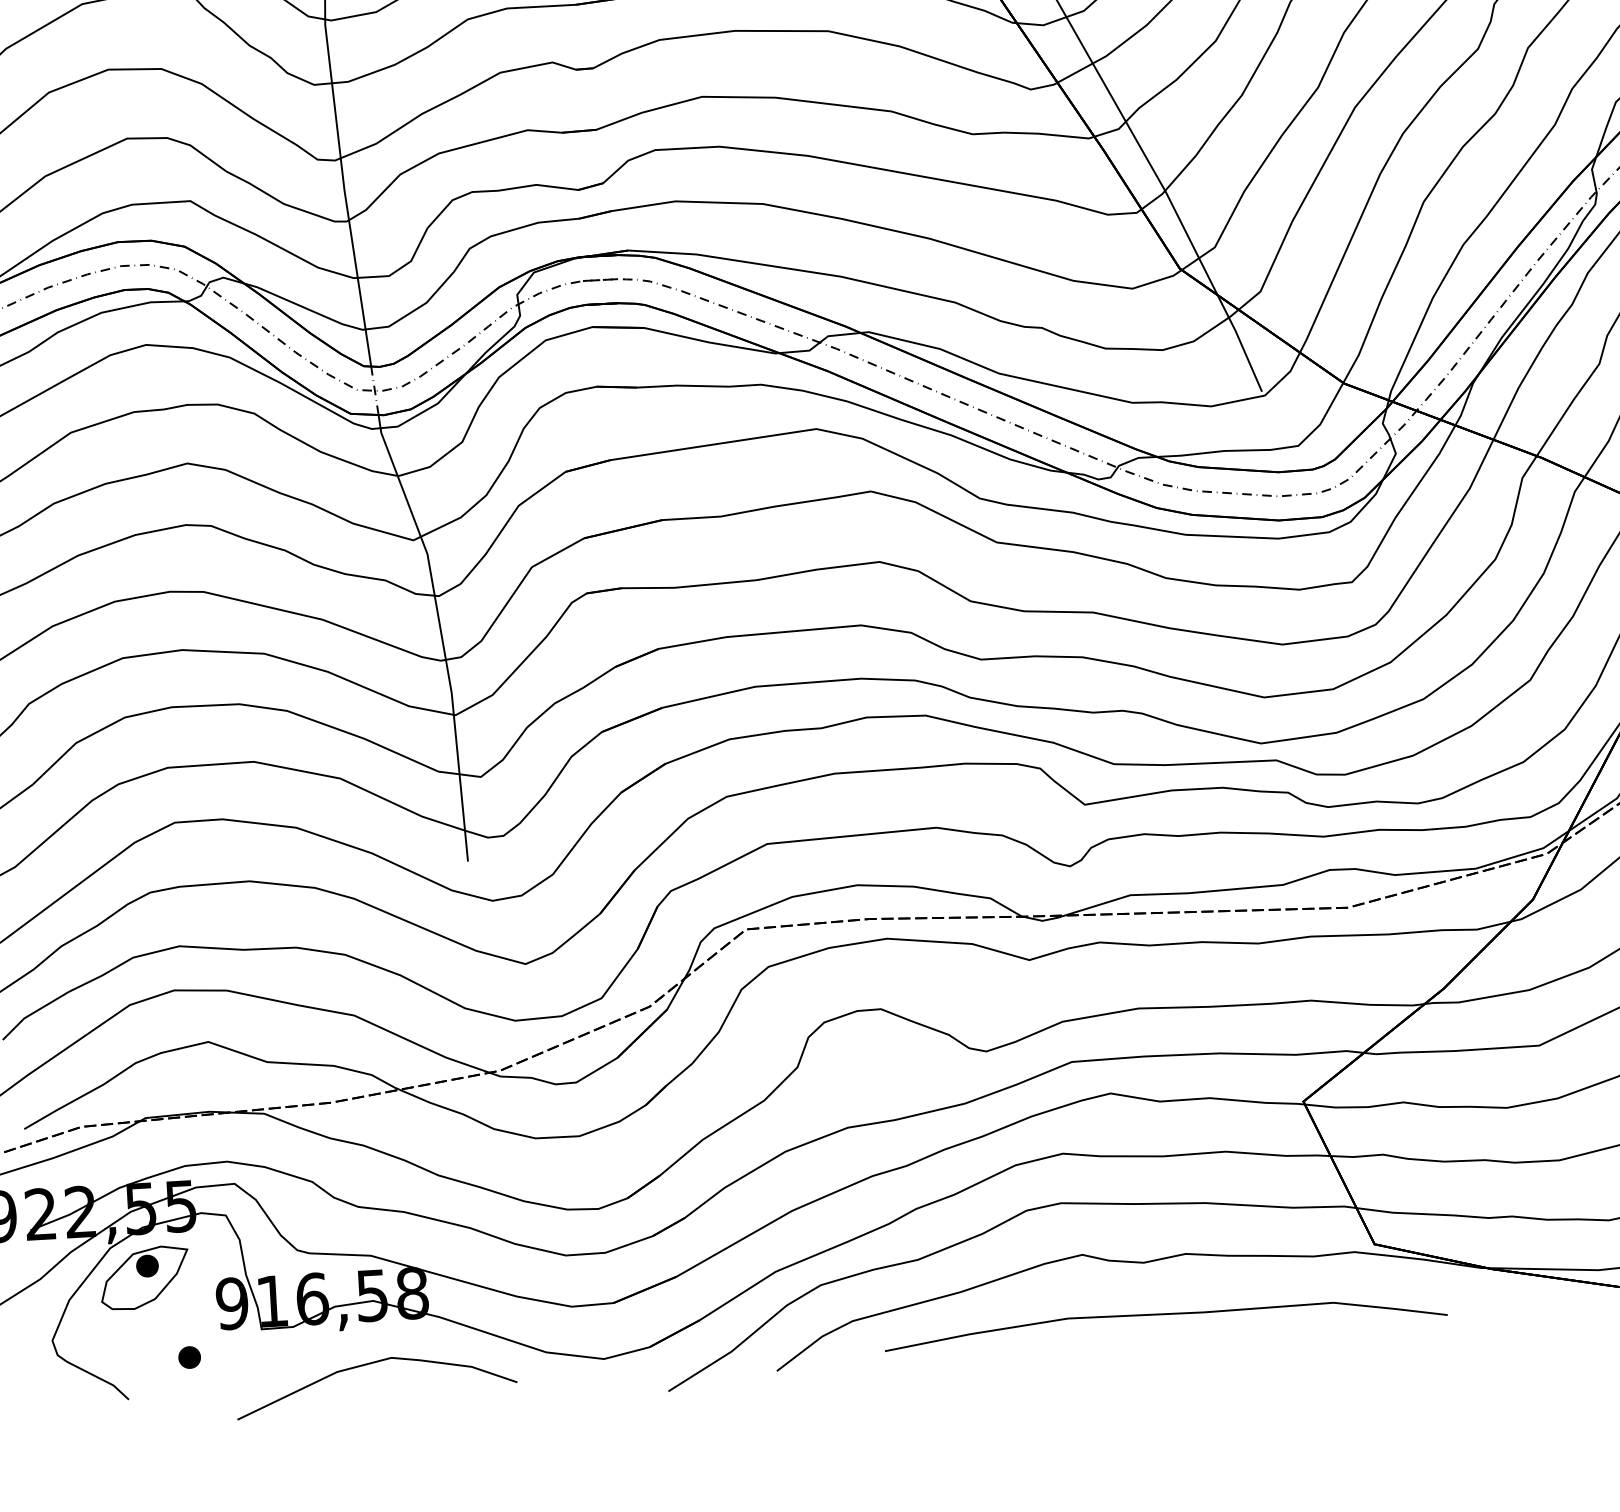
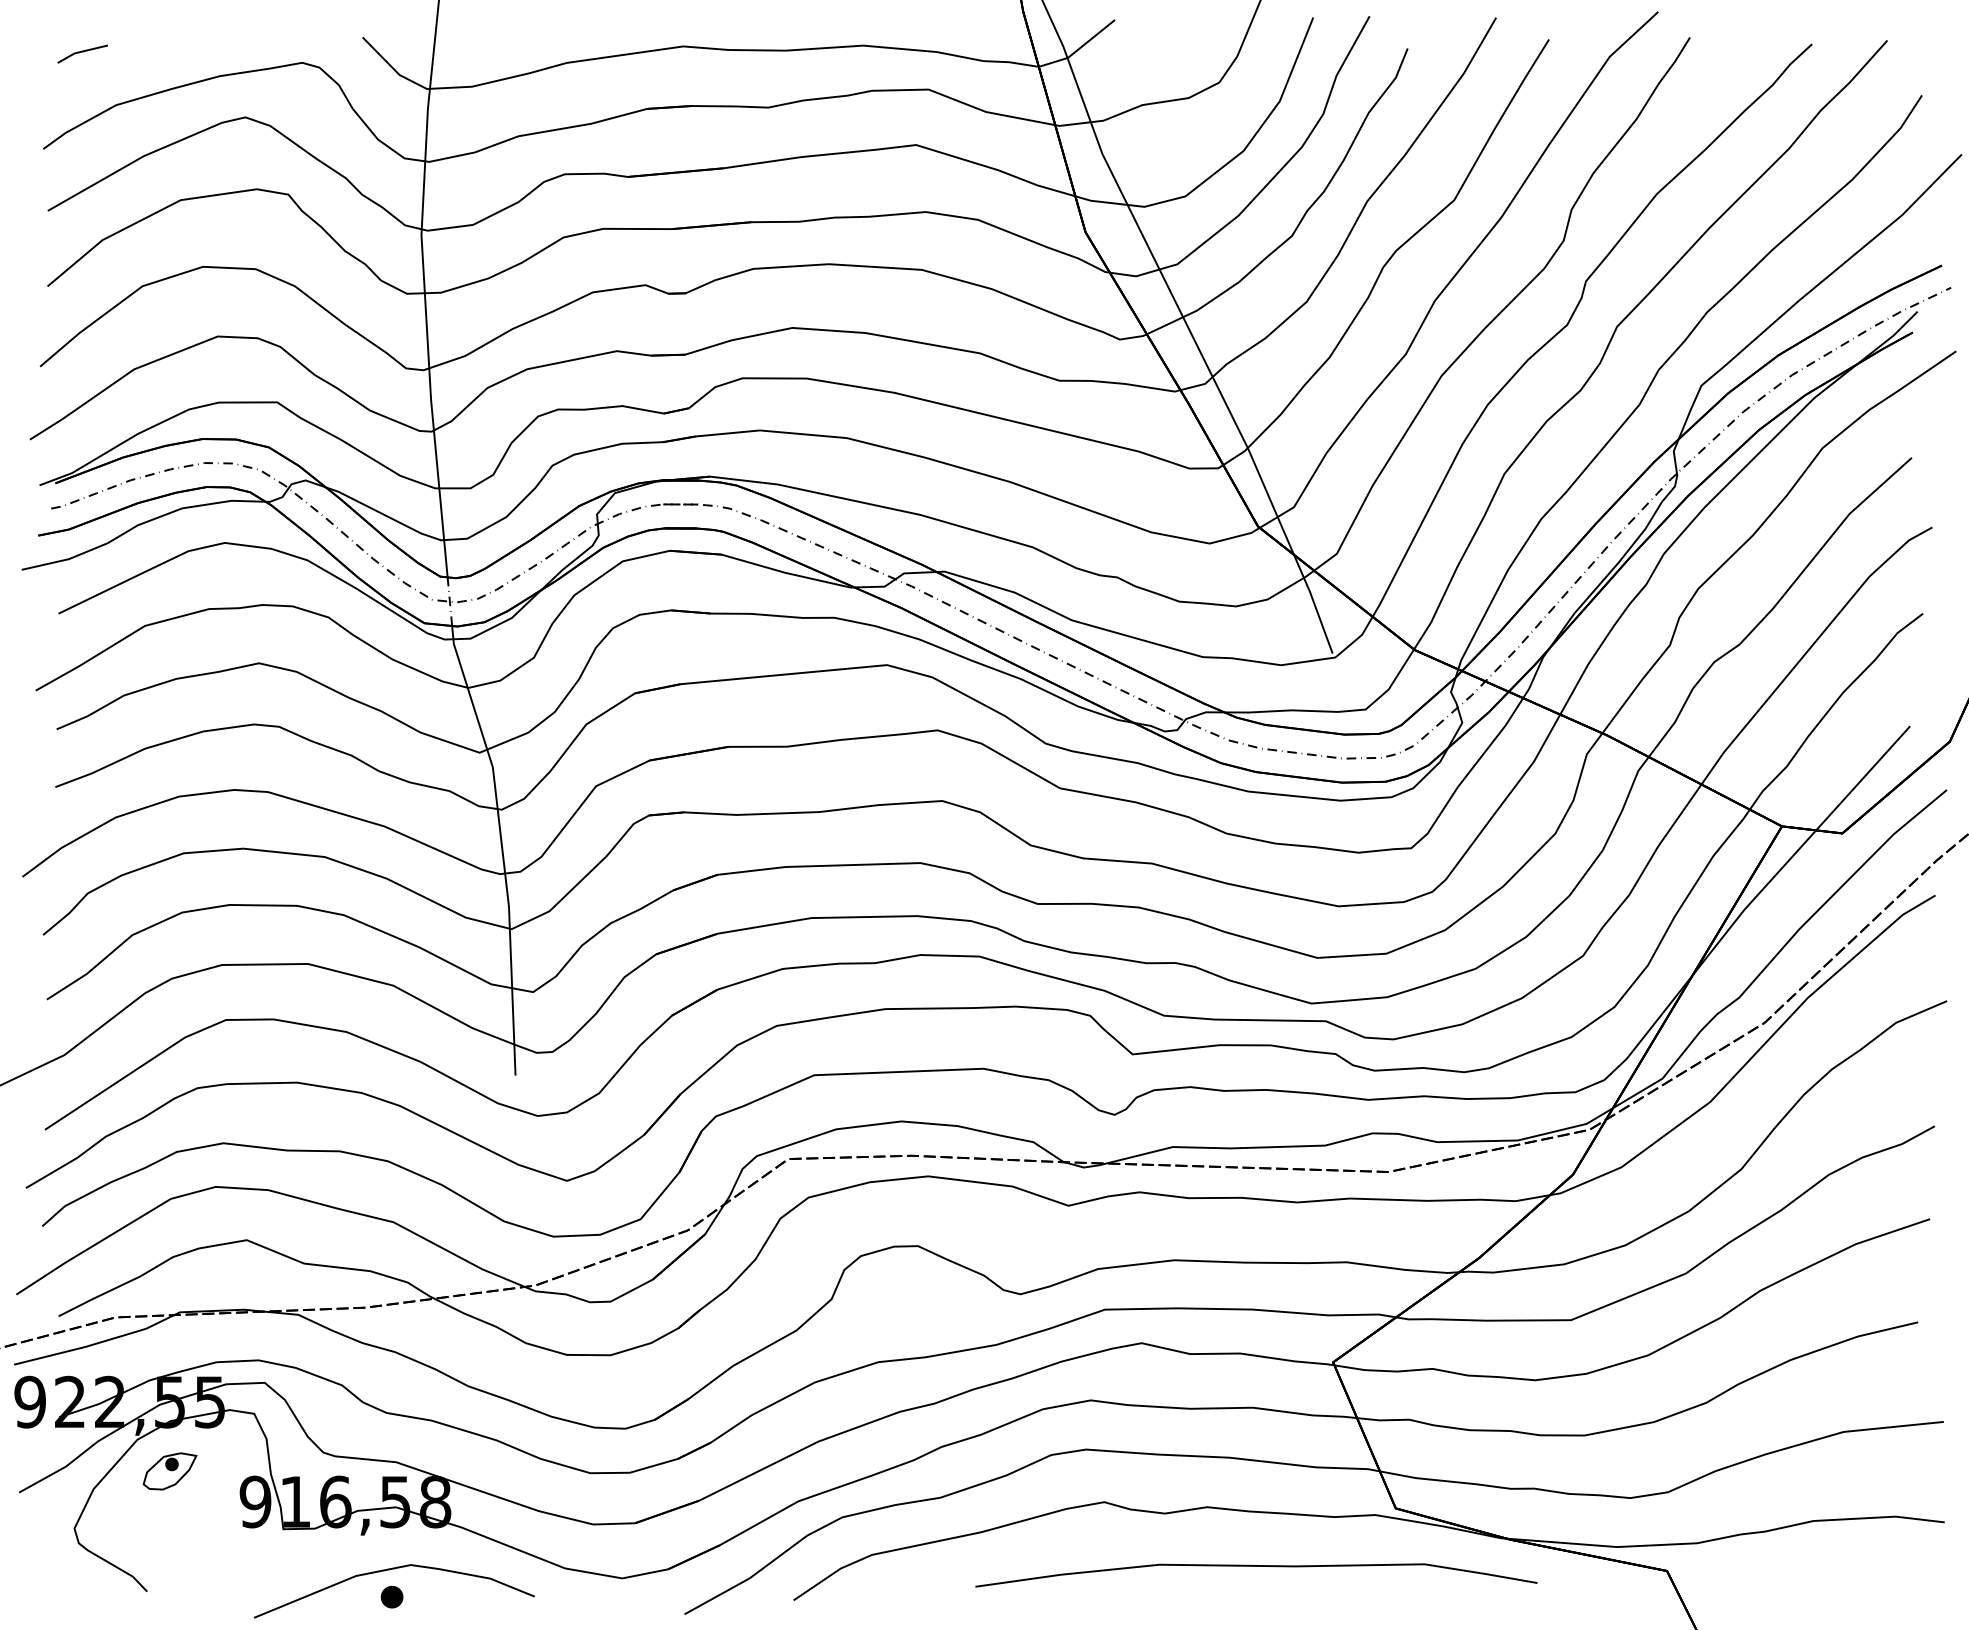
part: (144, 1278) -> (169, 1471), size x0.6
curve: (1165, 1314) -> (1256, 1566), moved
part: (189, 1356) -> (391, 1596), moved

